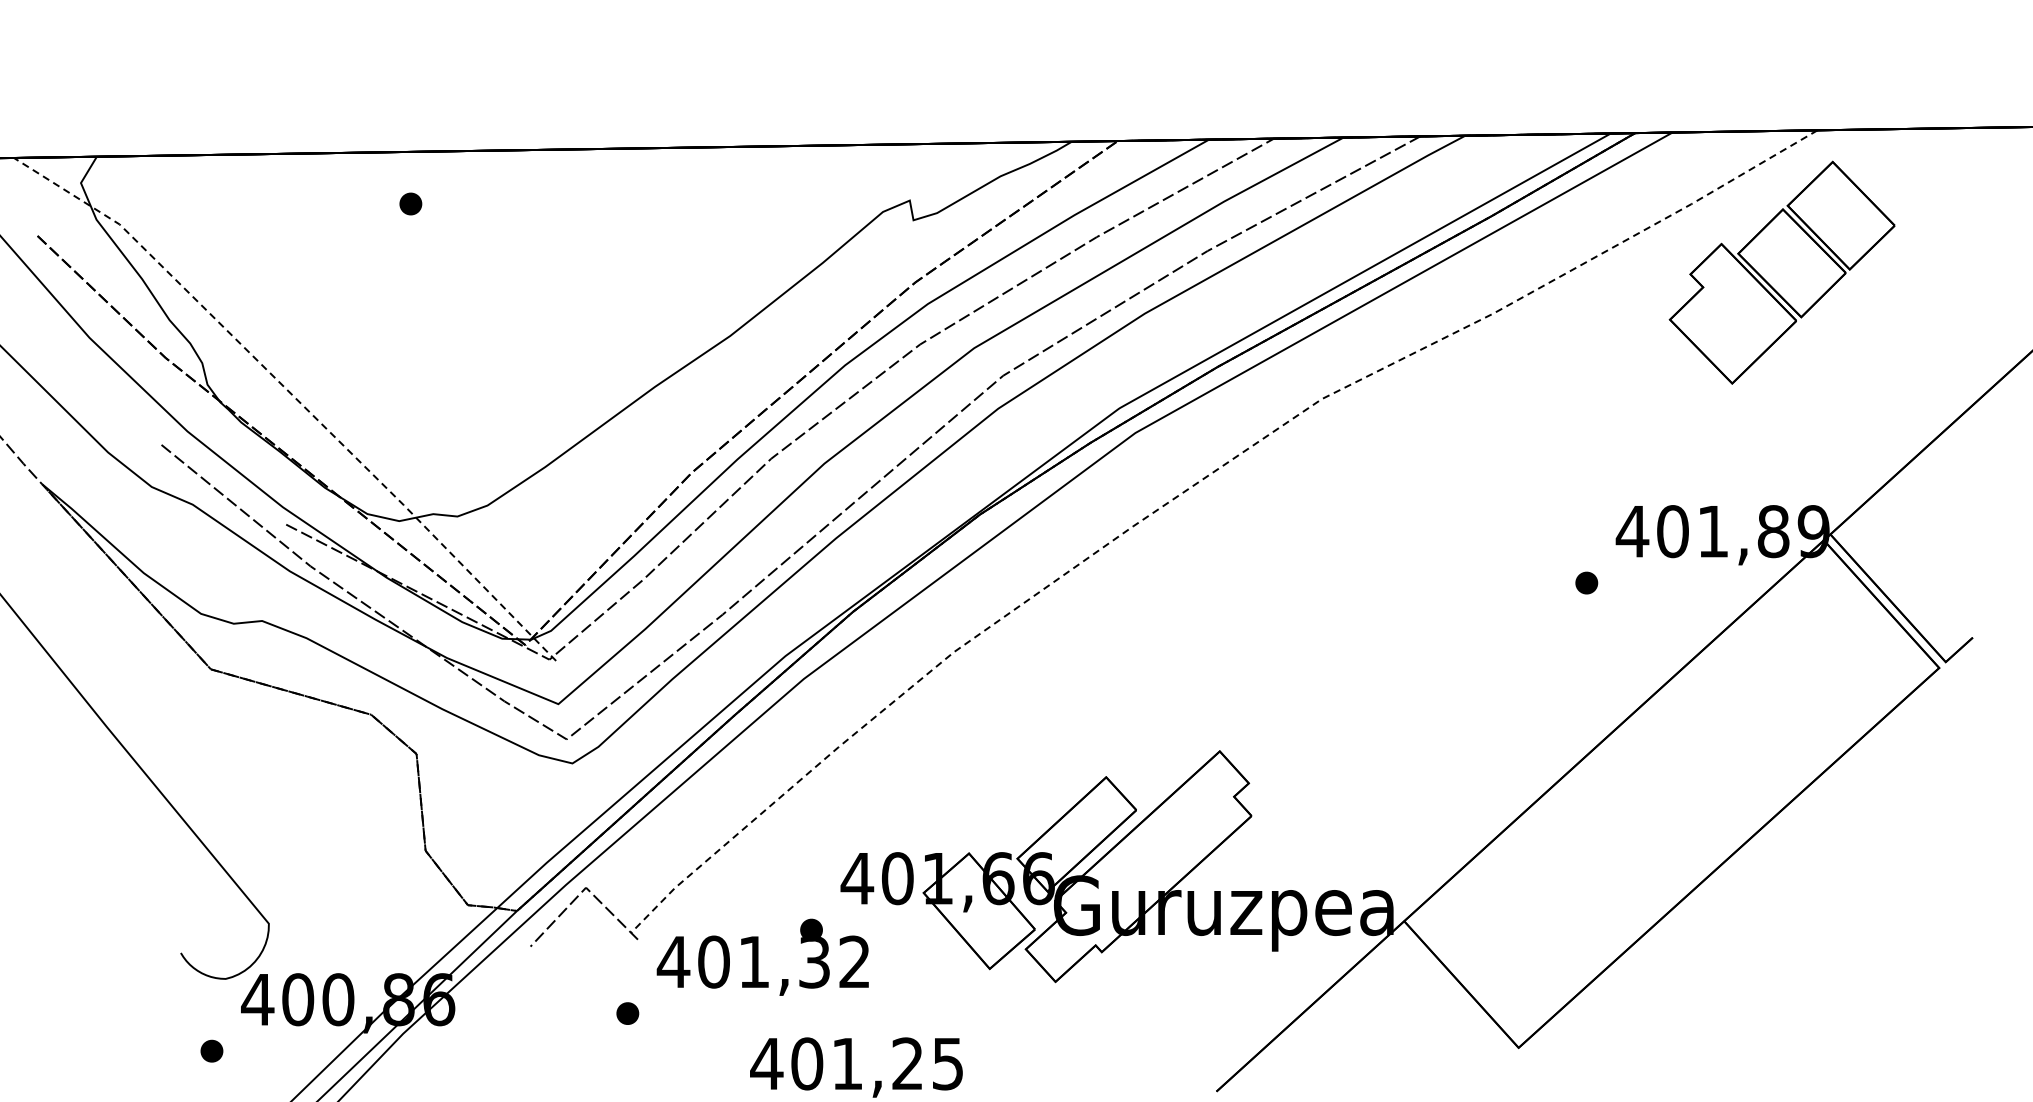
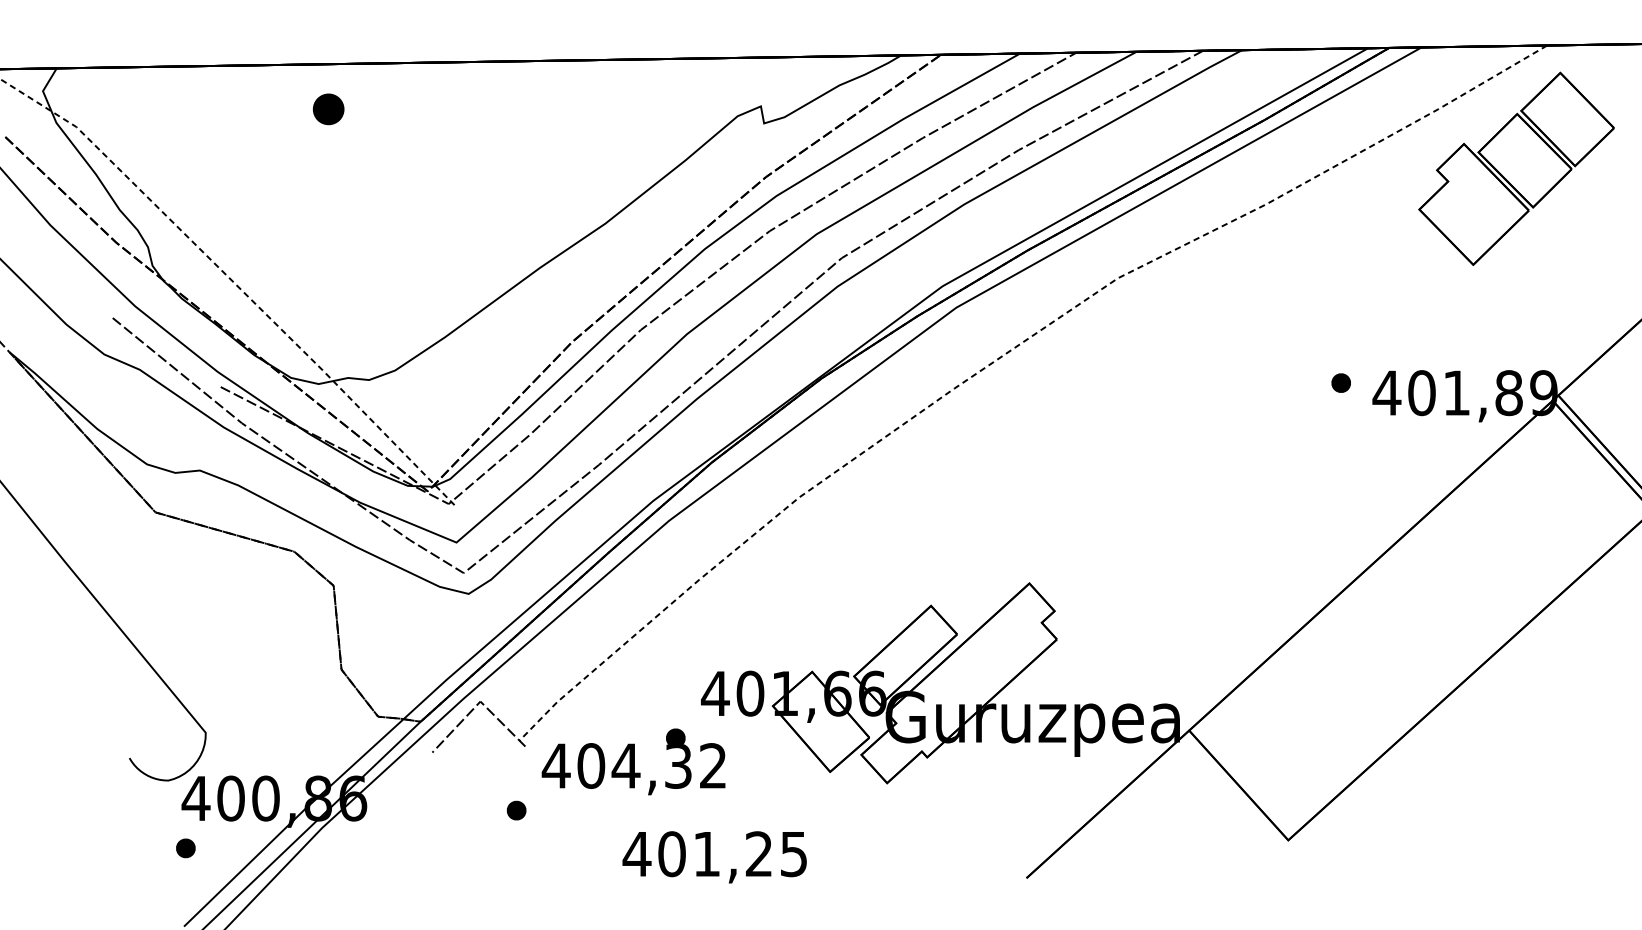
part: (410, 203) -> (328, 108), size x1.6
part: (1586, 582) -> (1340, 382), moved
text: (753, 961) -> (625, 765), 401,32 -> 404,32
part: (211, 1050) -> (185, 847), moved

